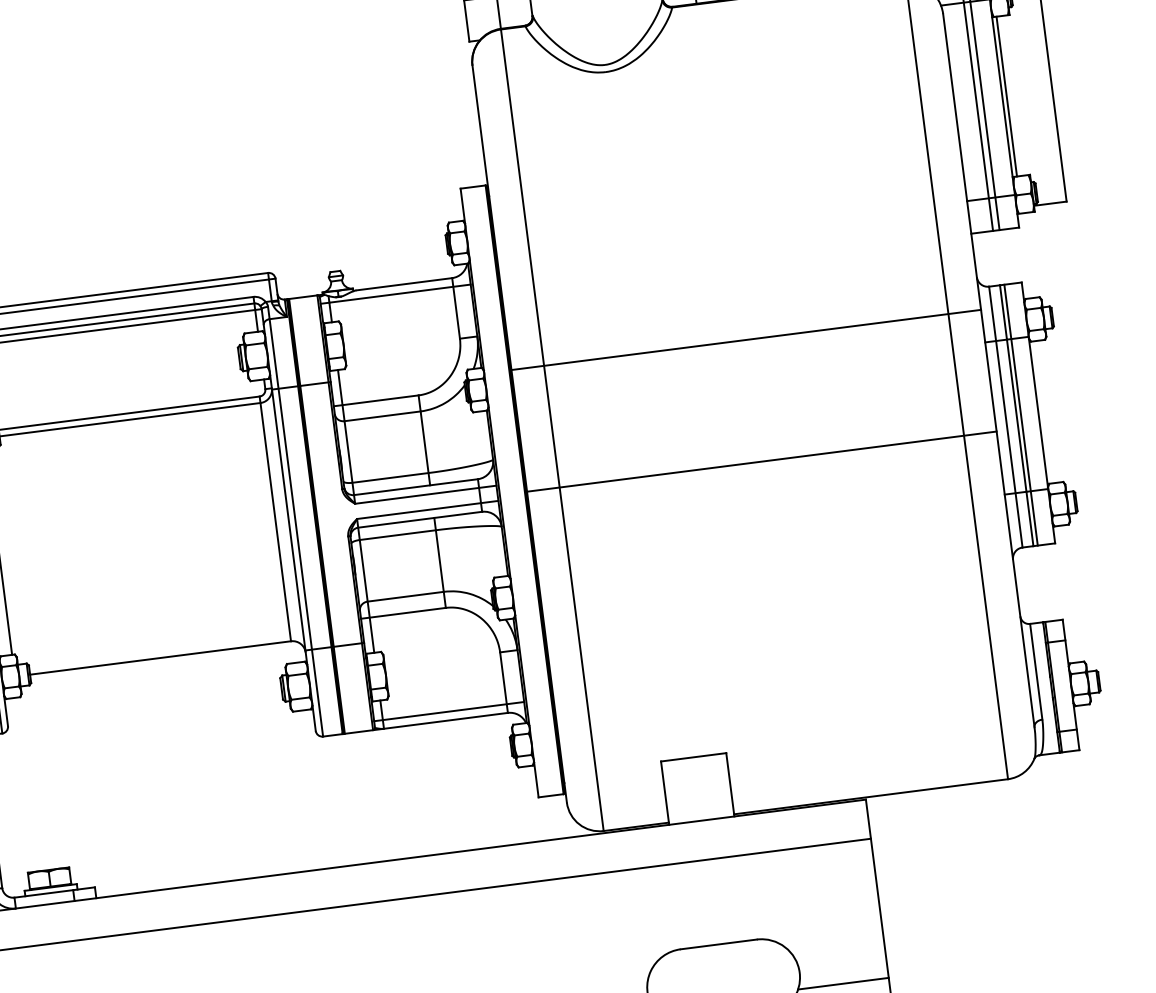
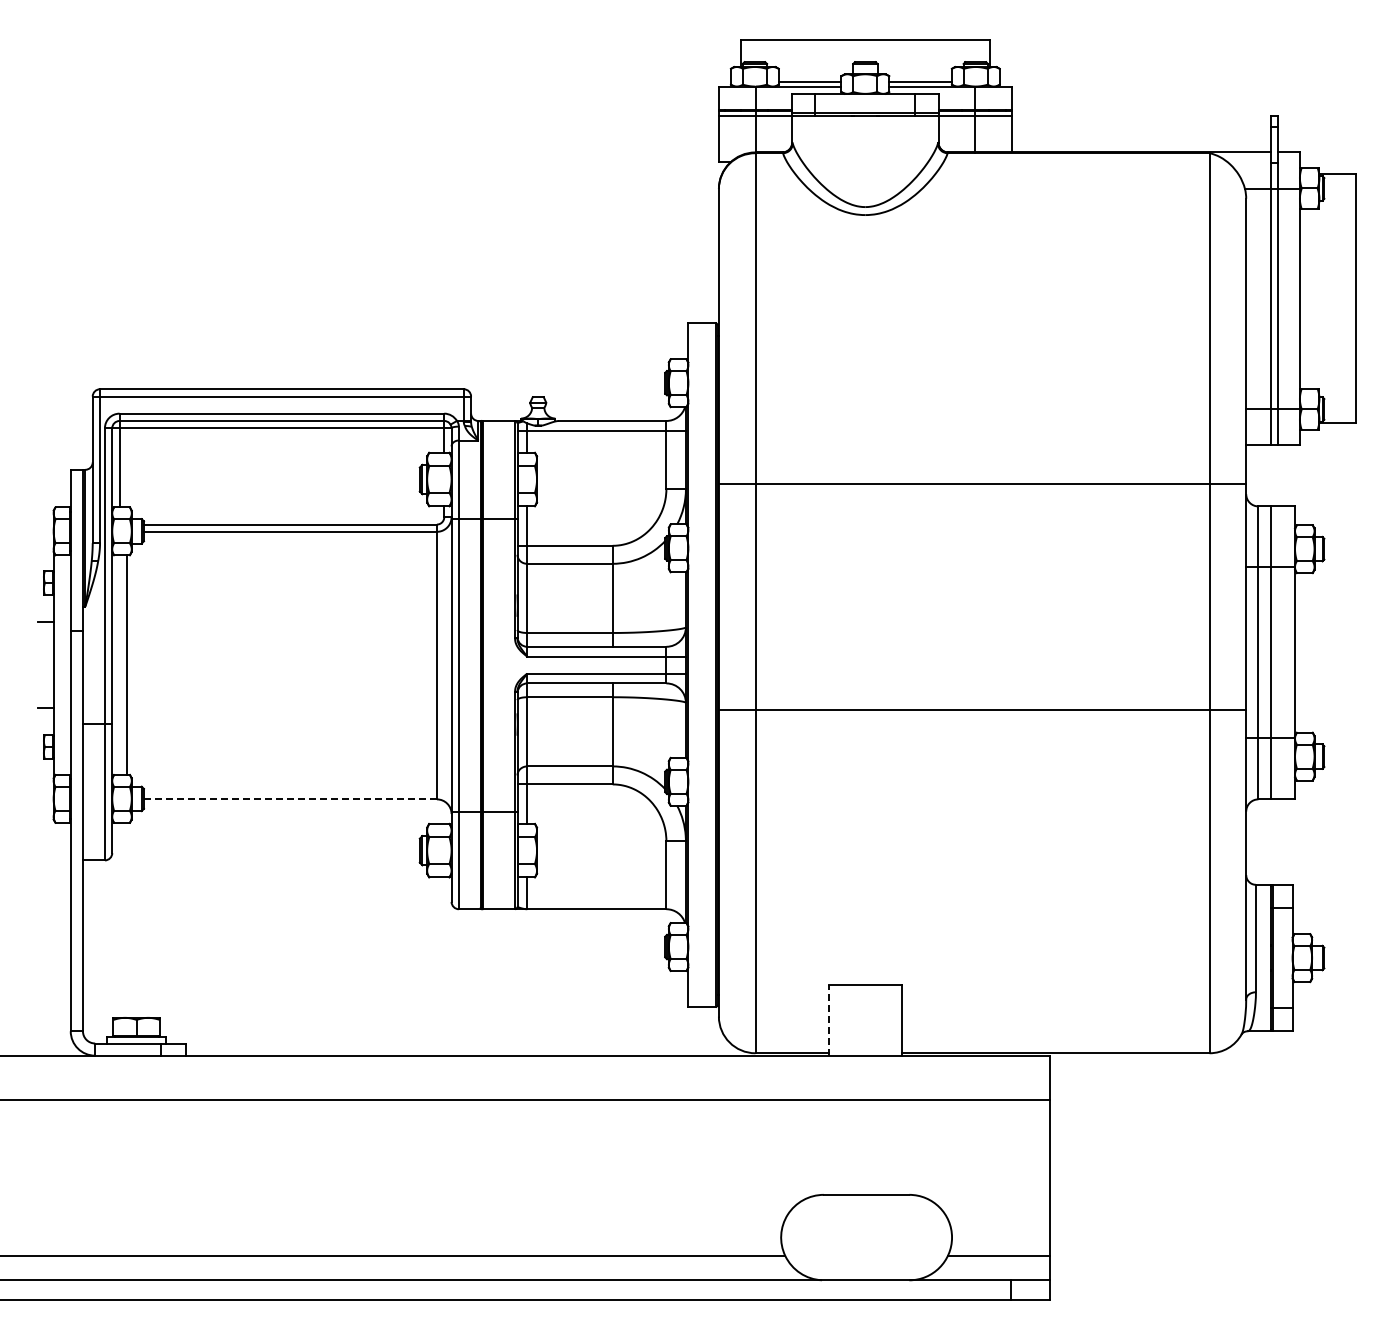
line: (1006, 96) -> (1304, 298), removed
line: (746, 339) -> (982, 483), moved
line: (1021, 414) -> (1275, 652), removed
line: (761, 461) -> (982, 709), moved
line: (159, 658) -> (289, 799), solid -> dashed
line: (448, 711) -> (601, 899), removed
line: (664, 793) -> (828, 1020), solid -> dashed

